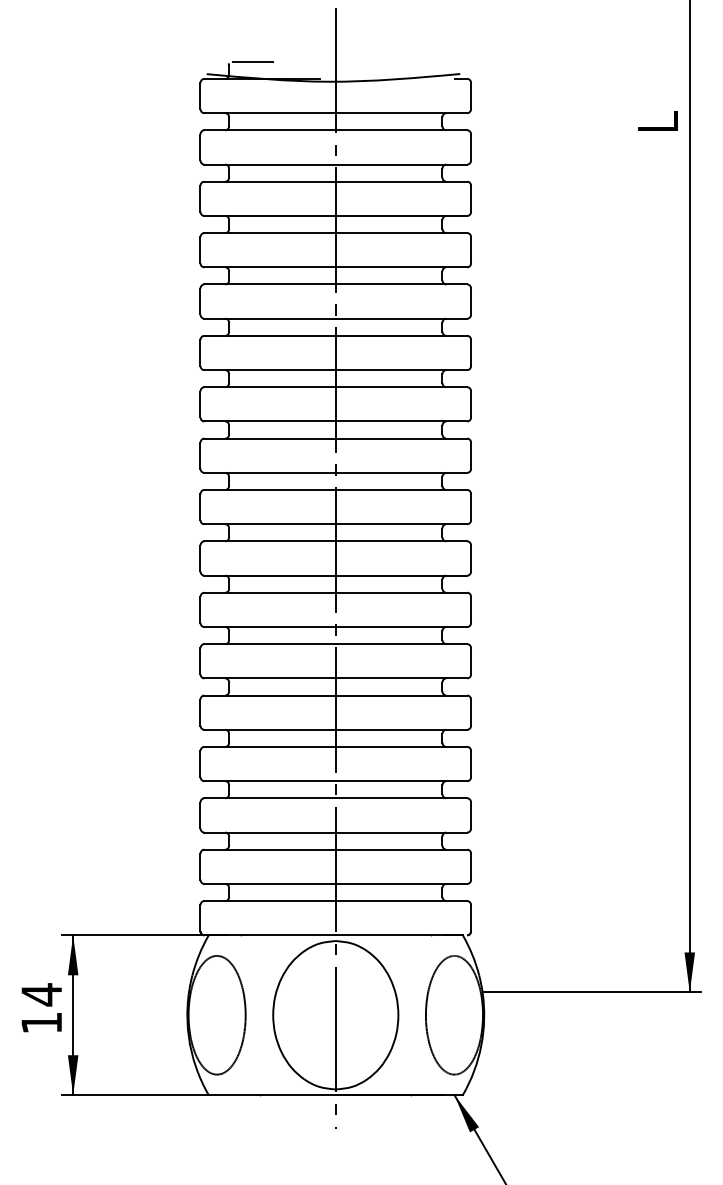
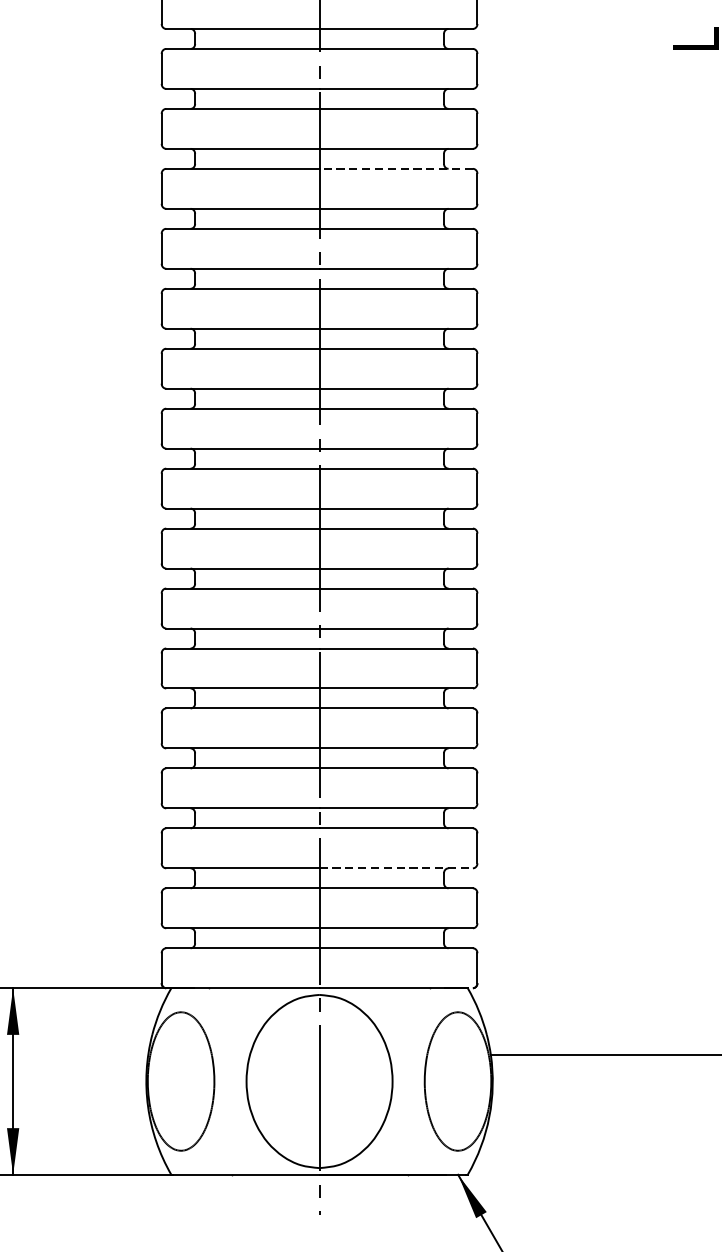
line: (401, 233) -> (396, 169), solid -> dashed
line: (401, 832) -> (396, 868), solid -> dashed

